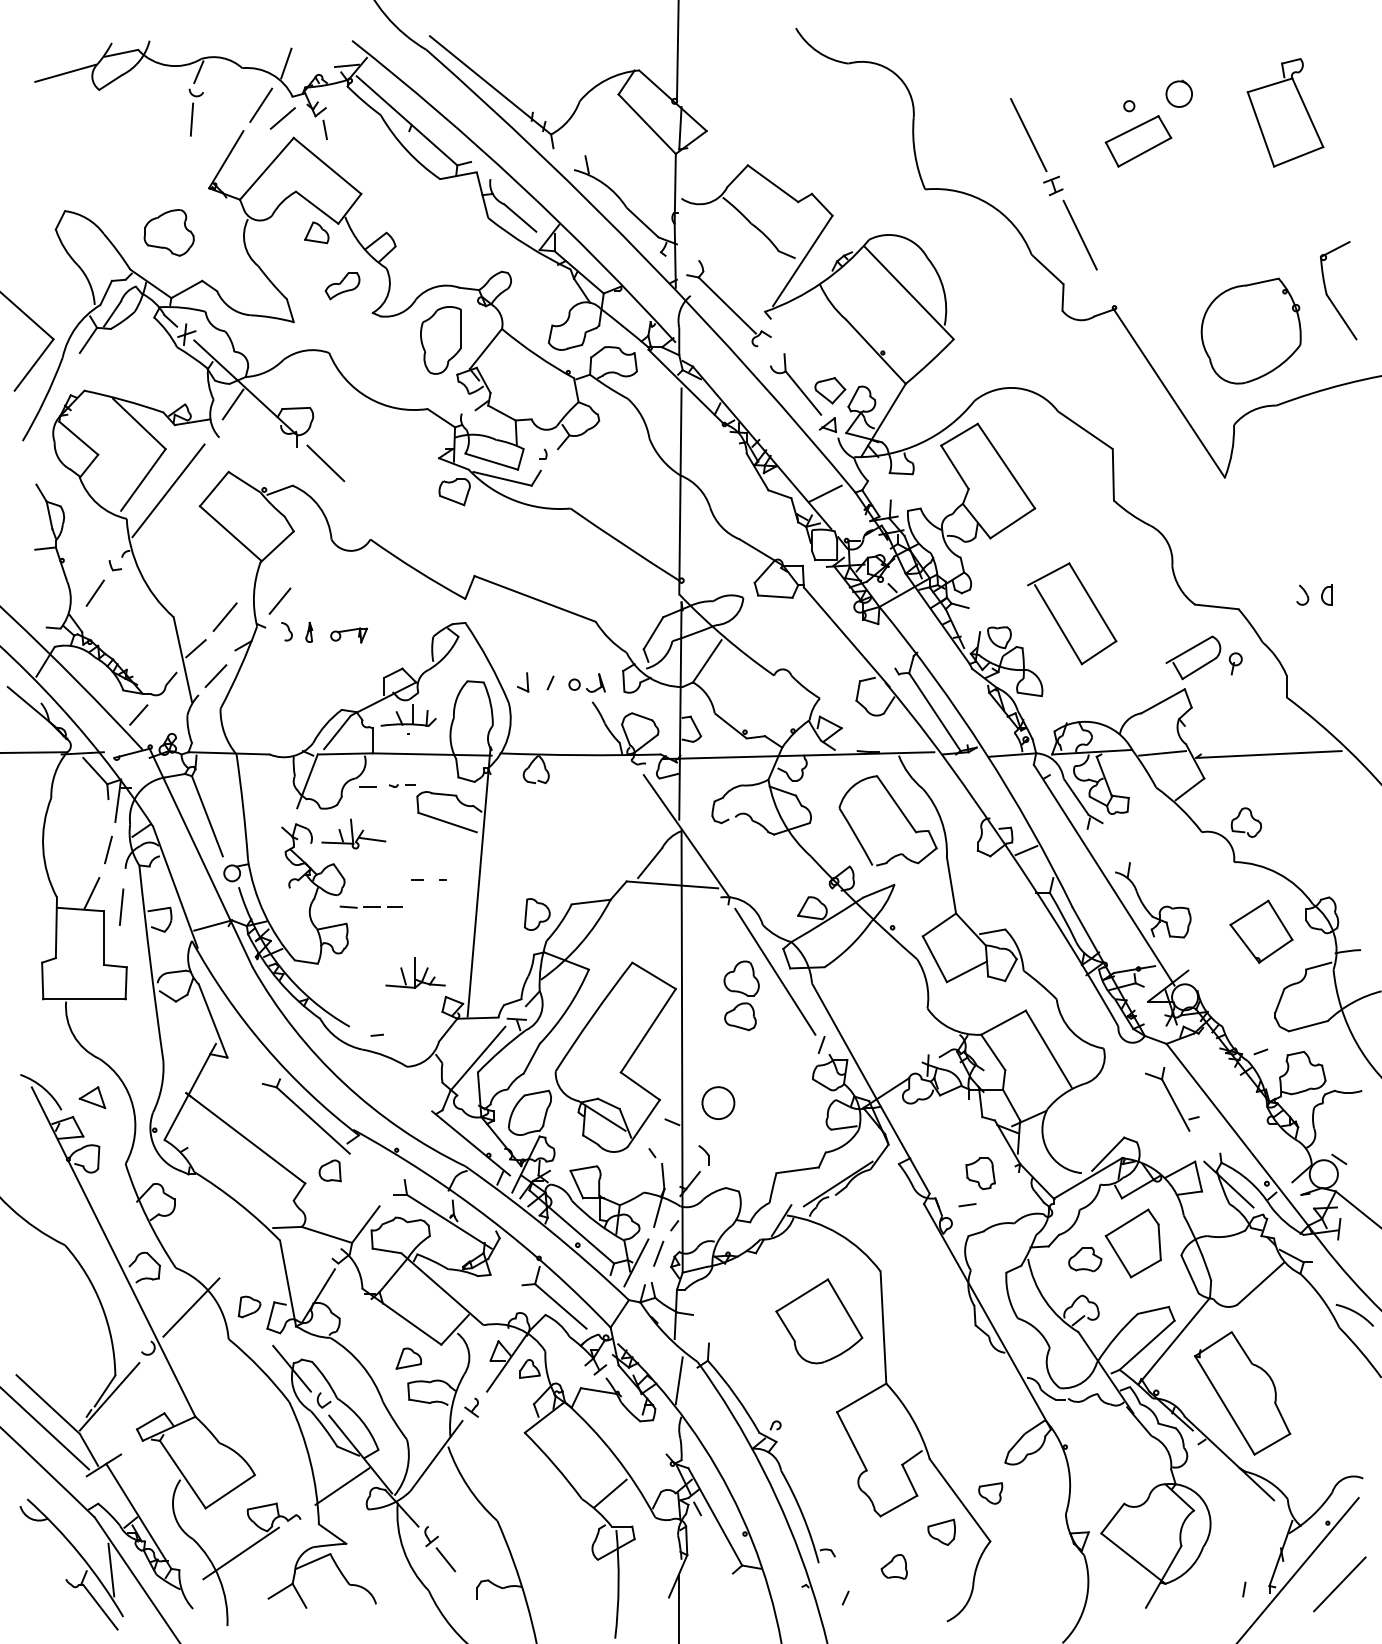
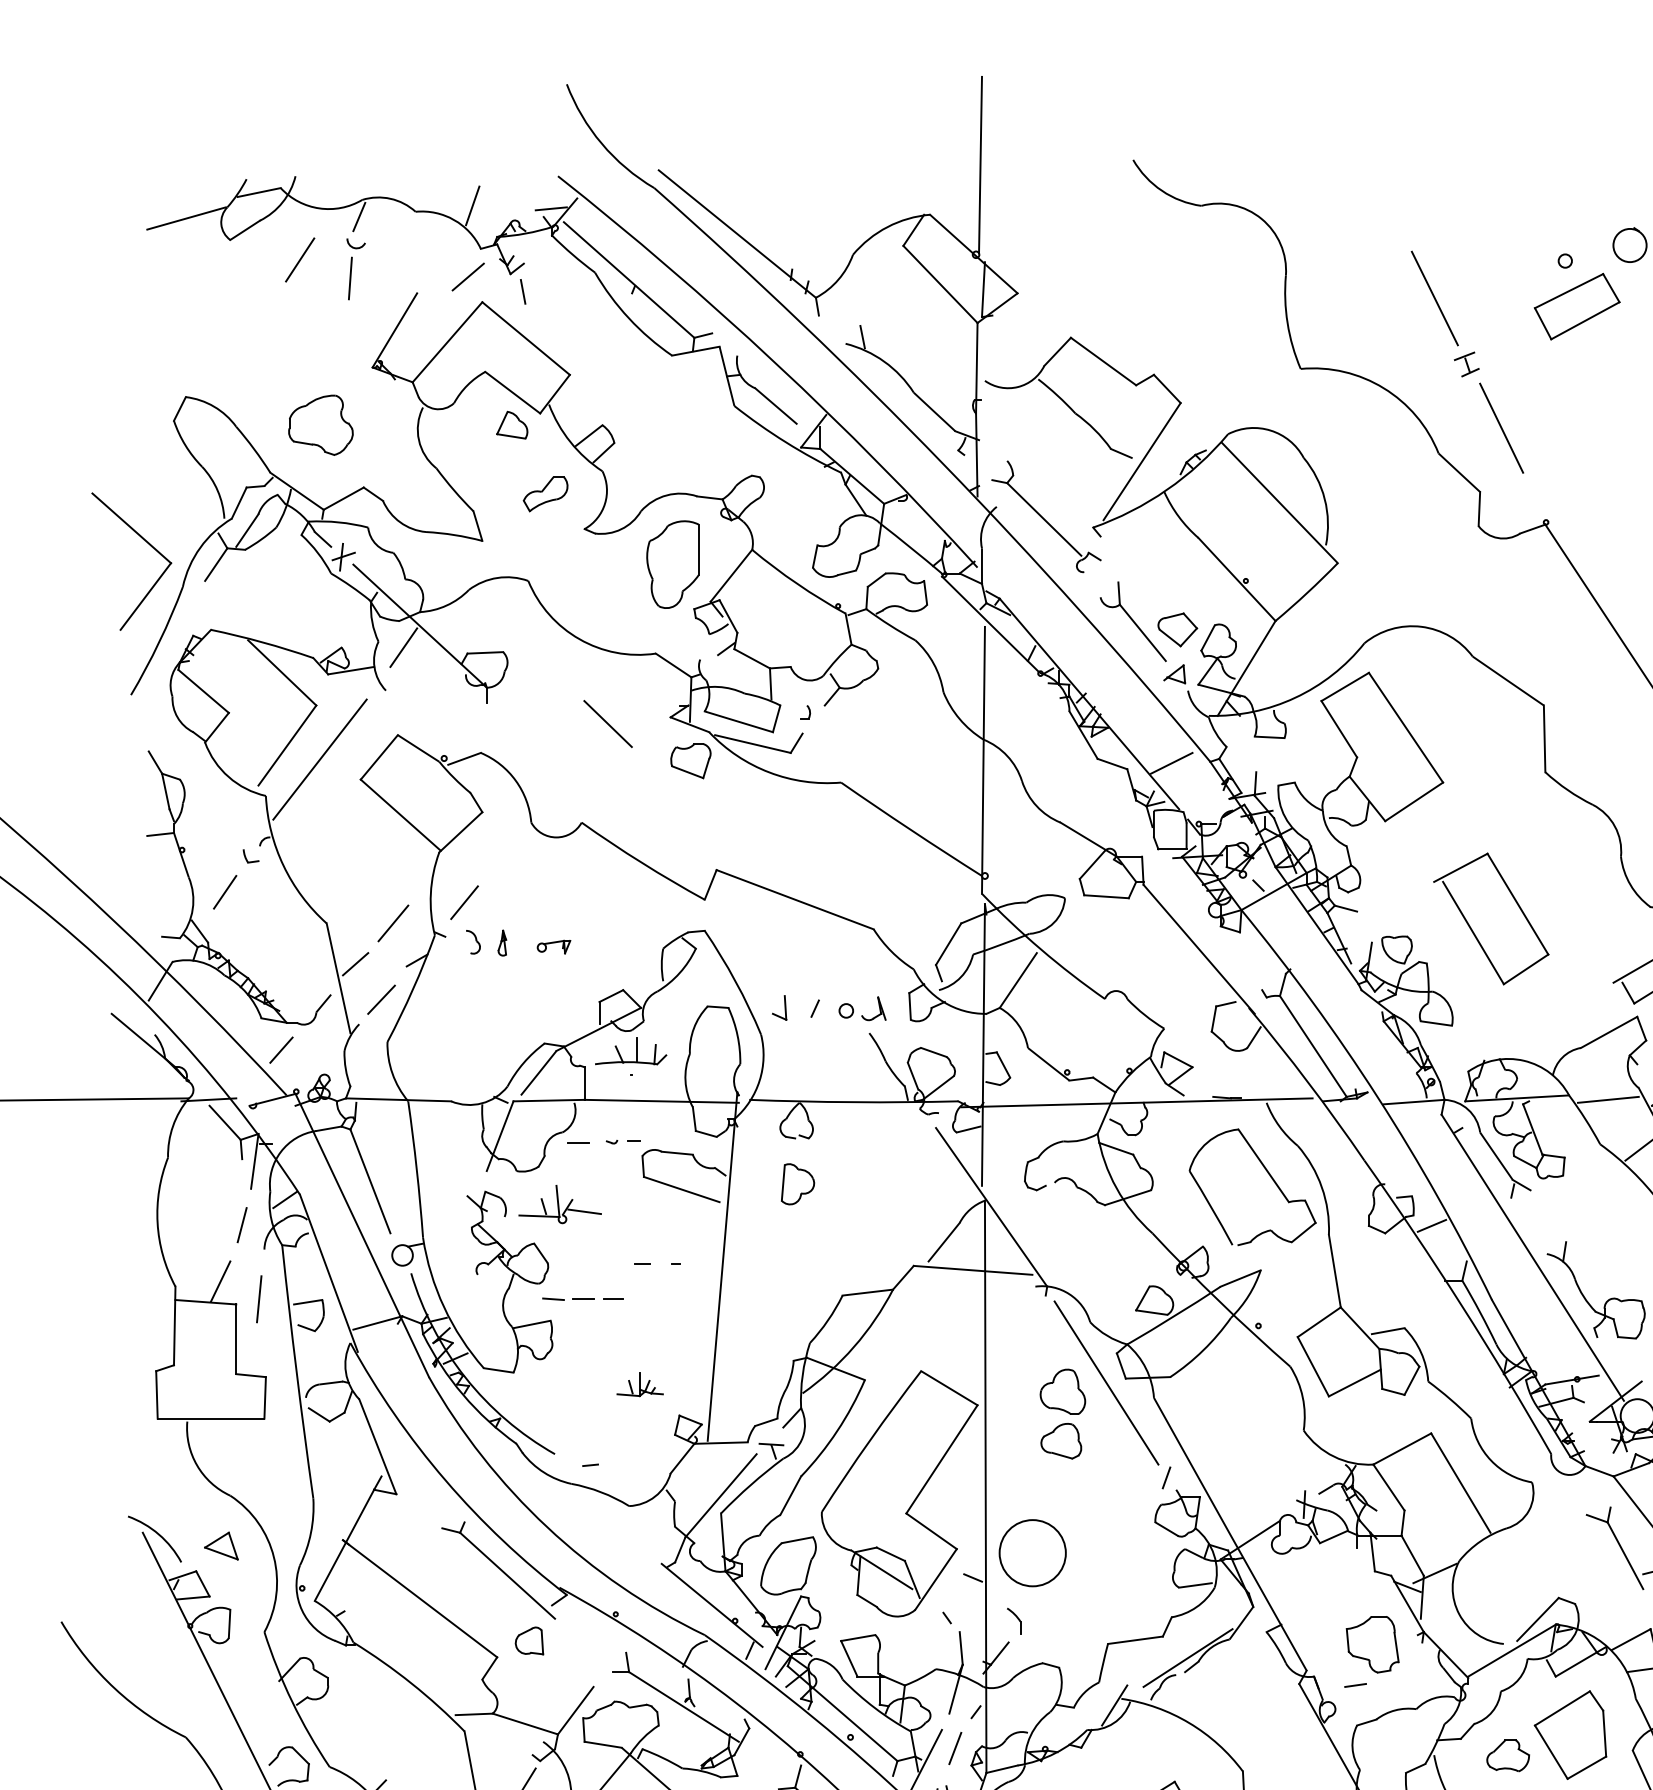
line: (261, 104) -> (300, 258), moved
line: (325, 463) -> (607, 724), moved
part: (348, 635) -> (553, 947), size x0.7
part: (536, 914) -> (796, 1184), moved
part: (415, 972) -> (640, 1383), size x0.6
circle: (718, 1103) -> (1032, 1553), size x1.6
part: (980, 1173) -> (1372, 1644), size x1.4

